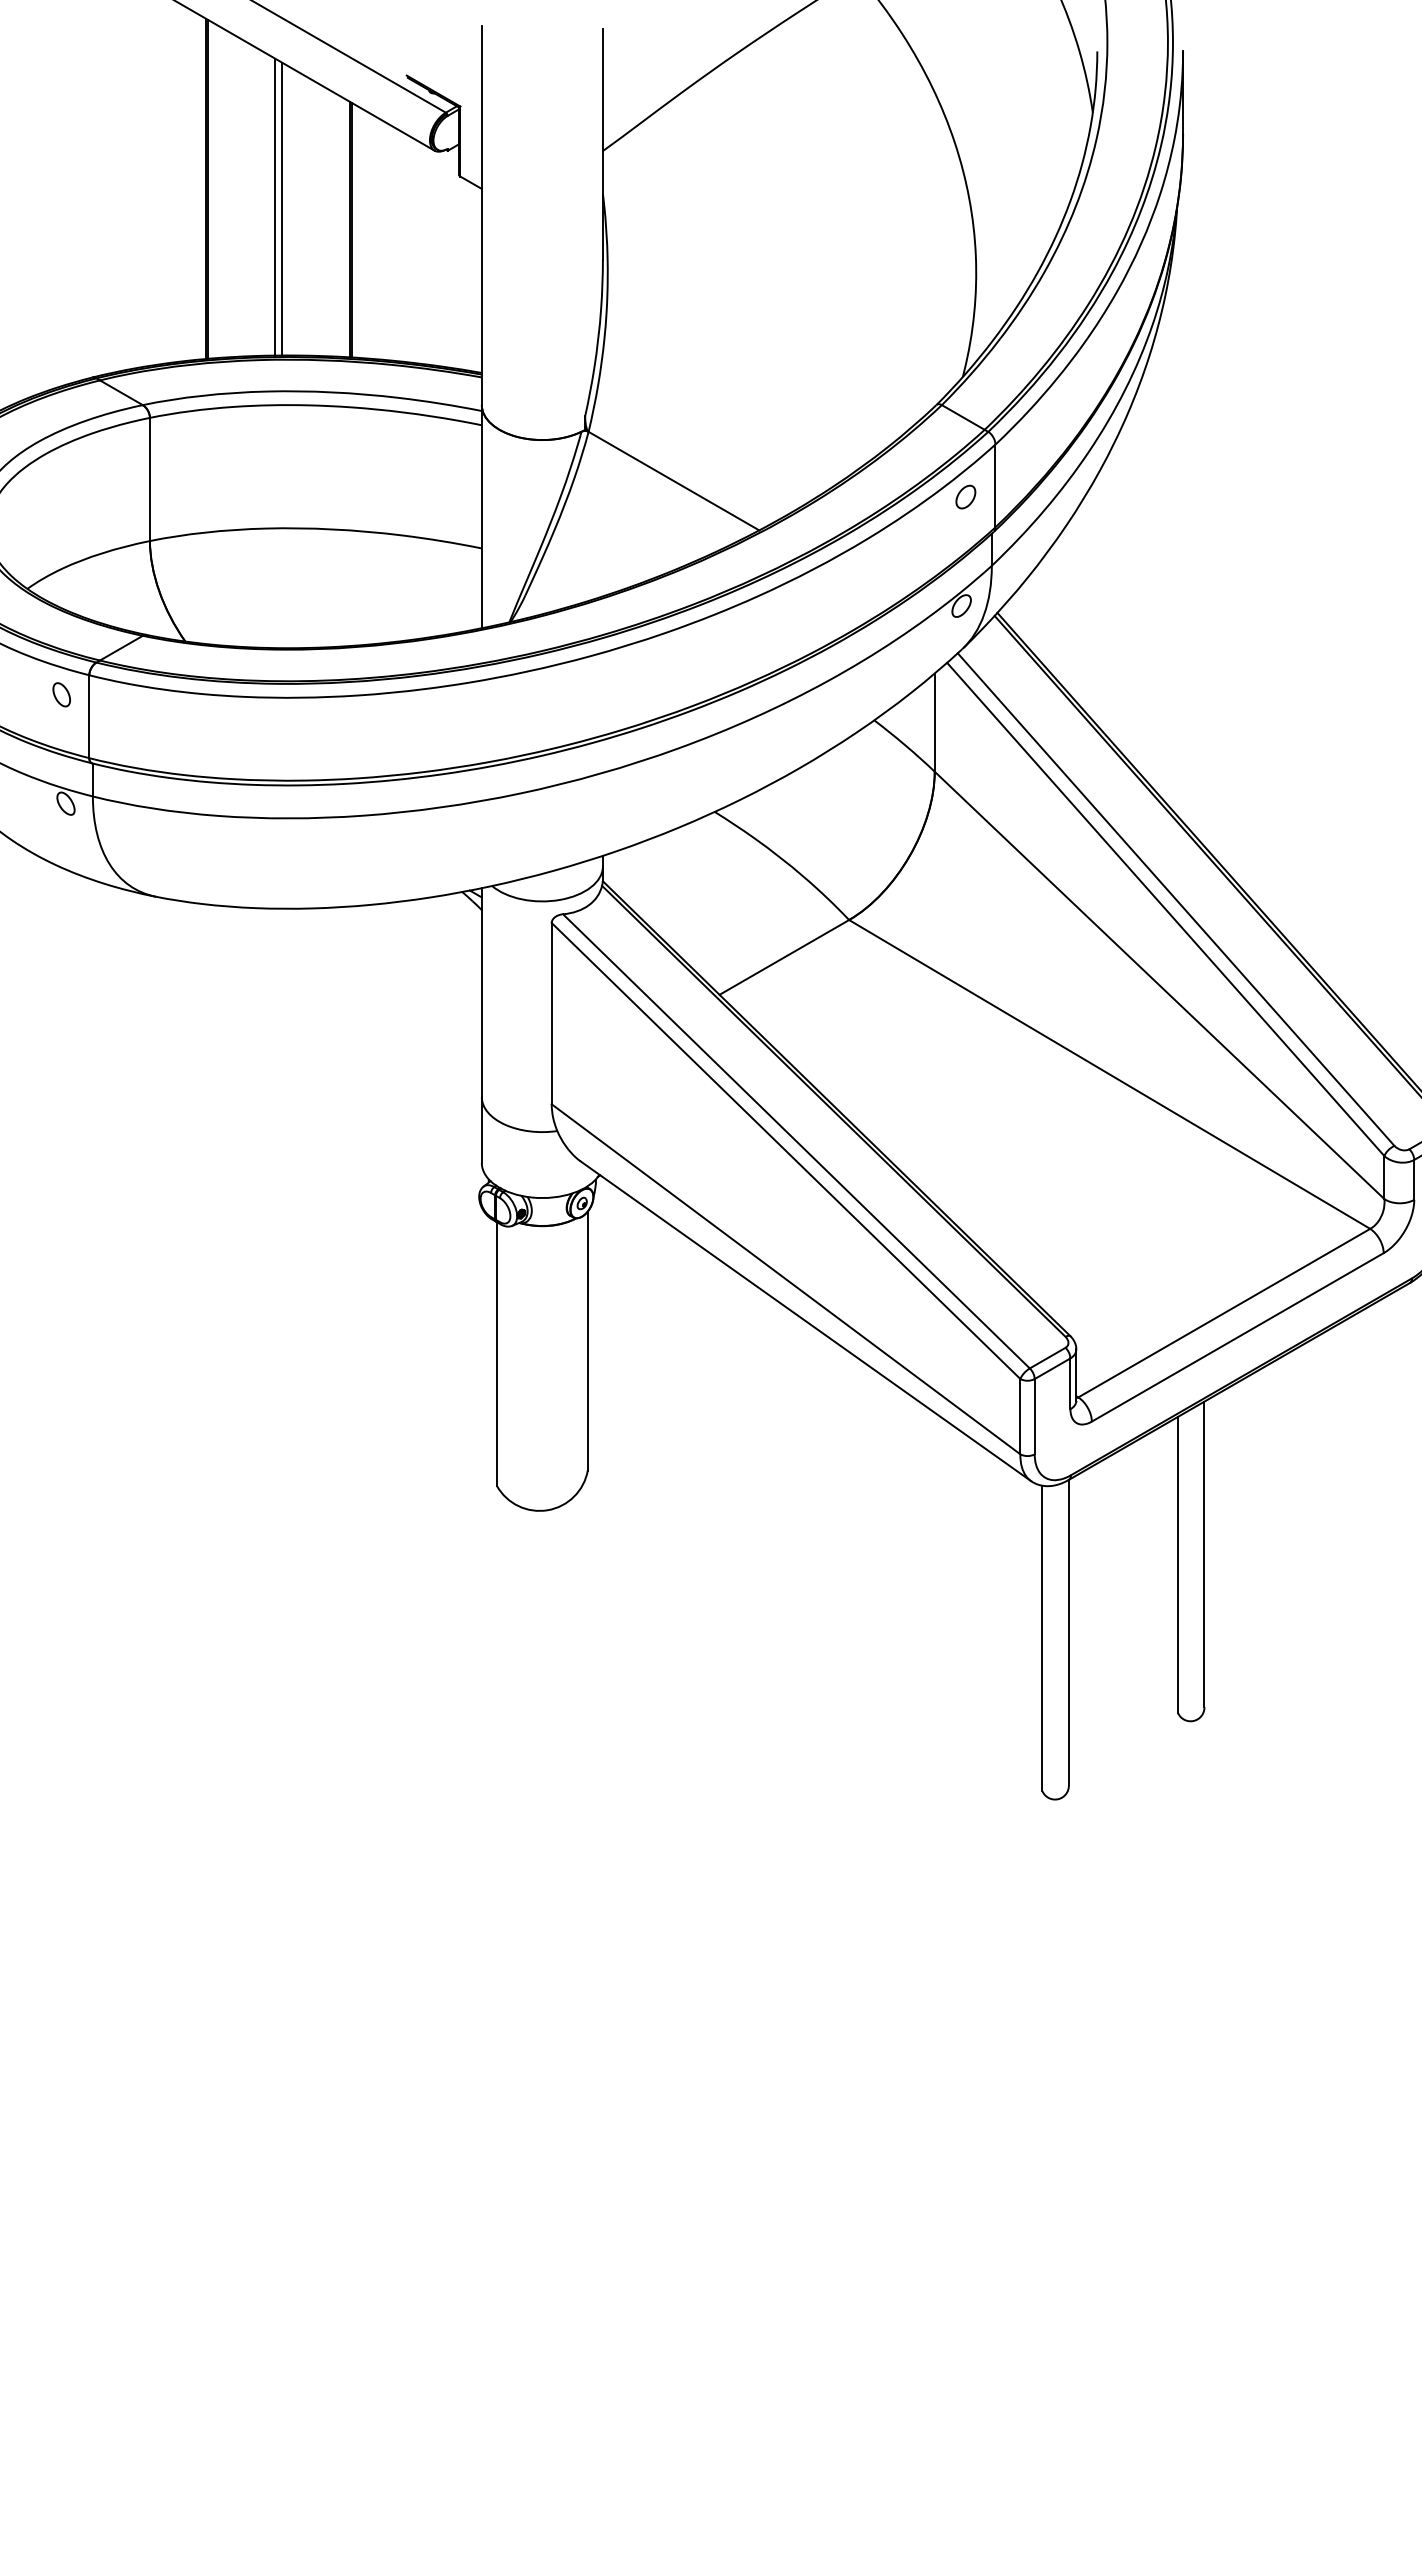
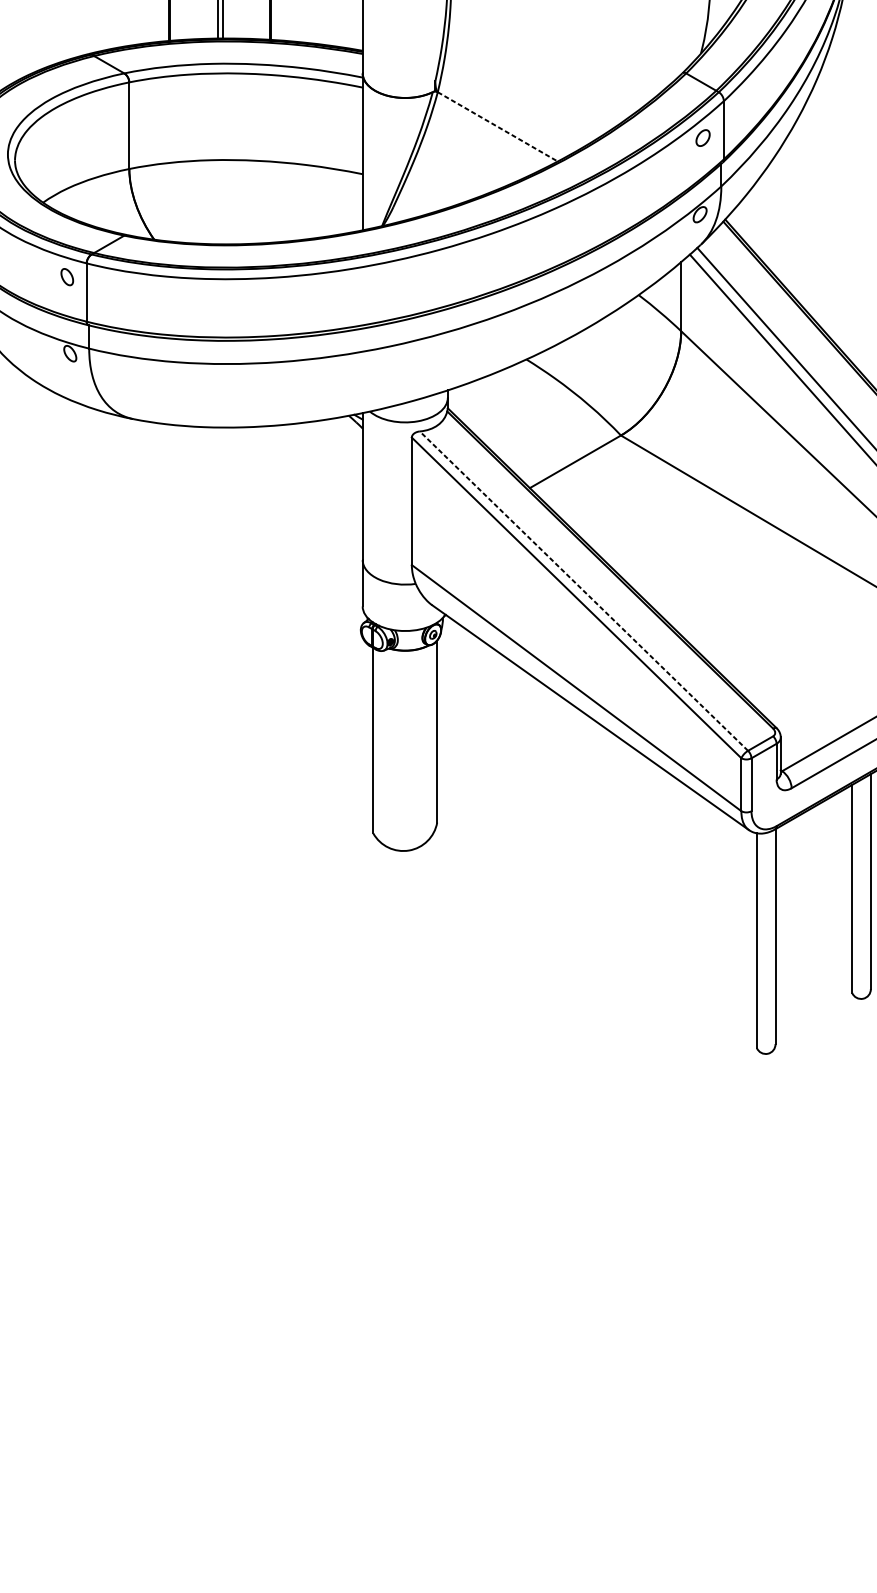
line: (673, 481) -> (497, 127), solid -> dashed
line: (796, 1141) -> (583, 591), solid -> dashed

